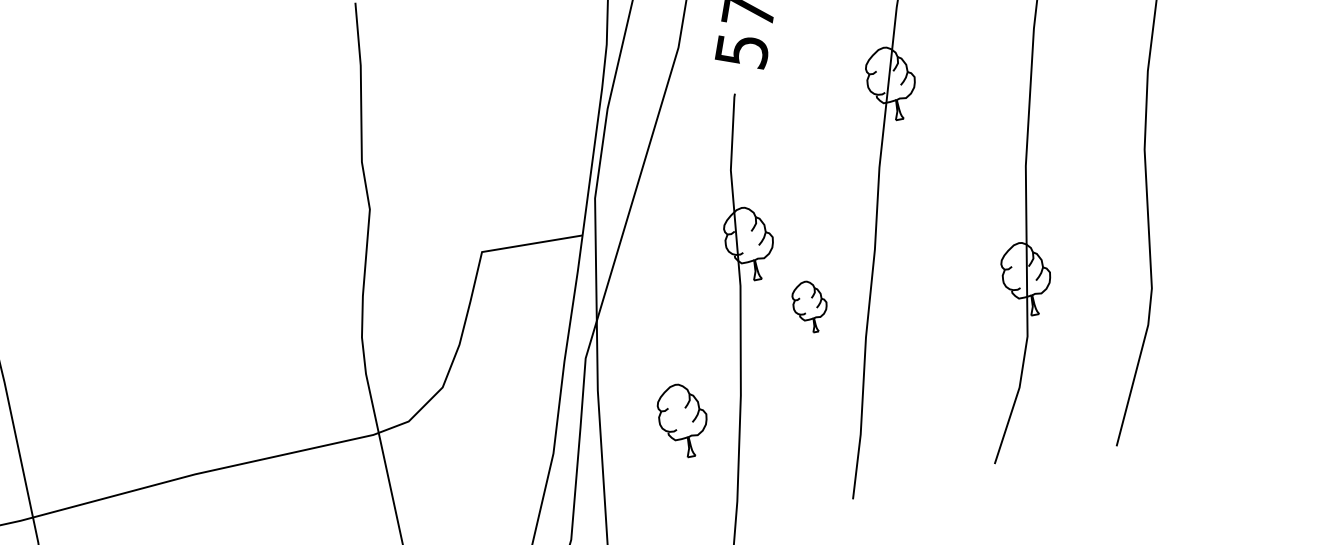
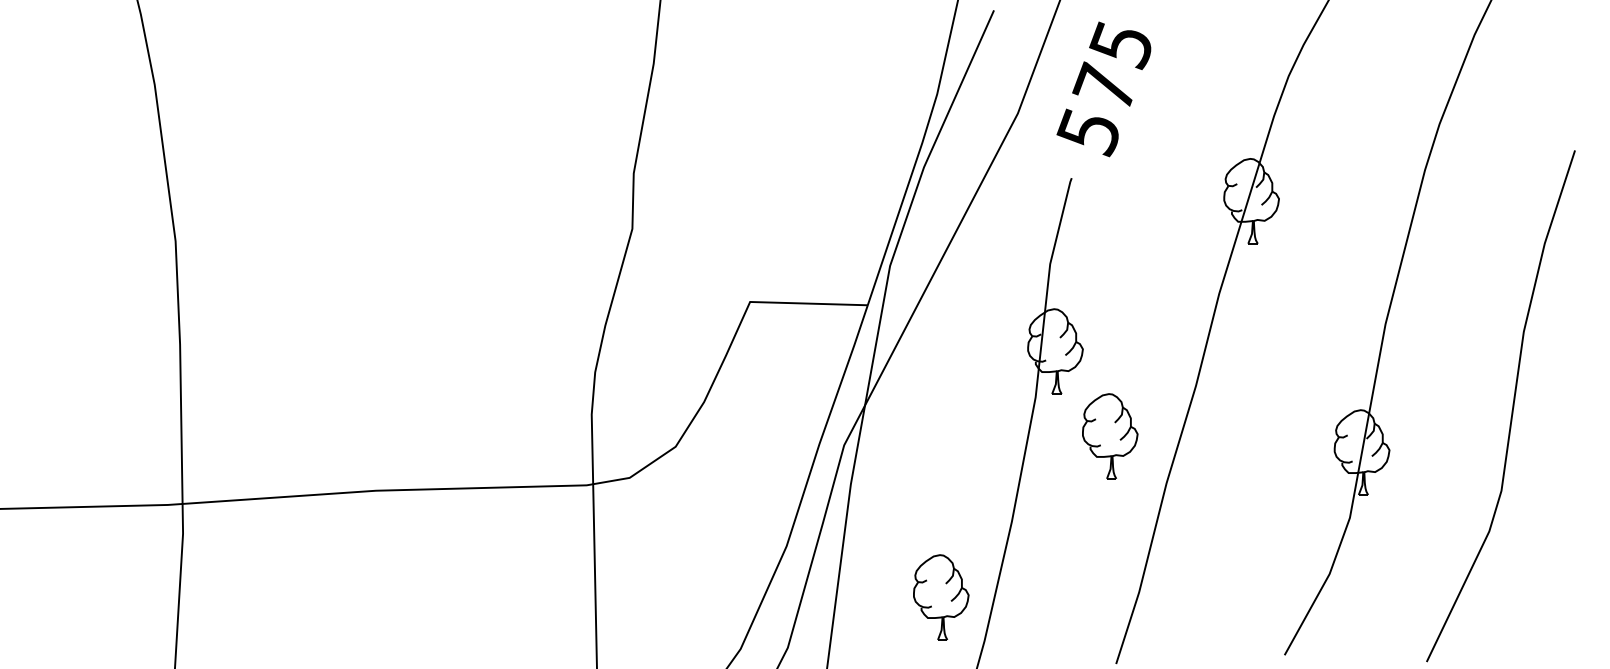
part: (810, 306) -> (1110, 436), size x1.43
part: (683, 420) -> (941, 597), moved

